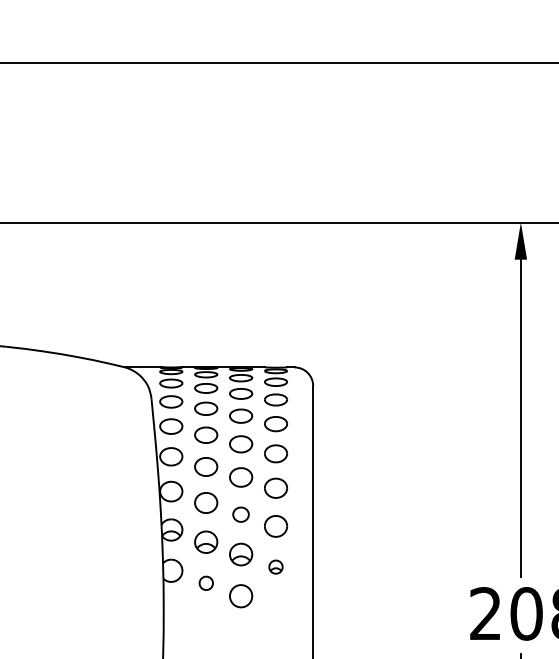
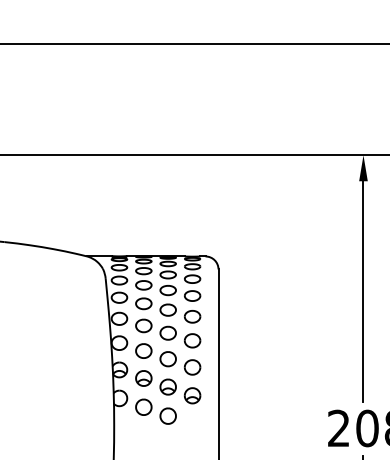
part: (240, 515) -> (167, 359), size x1.43
part: (275, 566) -> (192, 395), size x1.67
part: (205, 582) -> (143, 406), size x1.67

